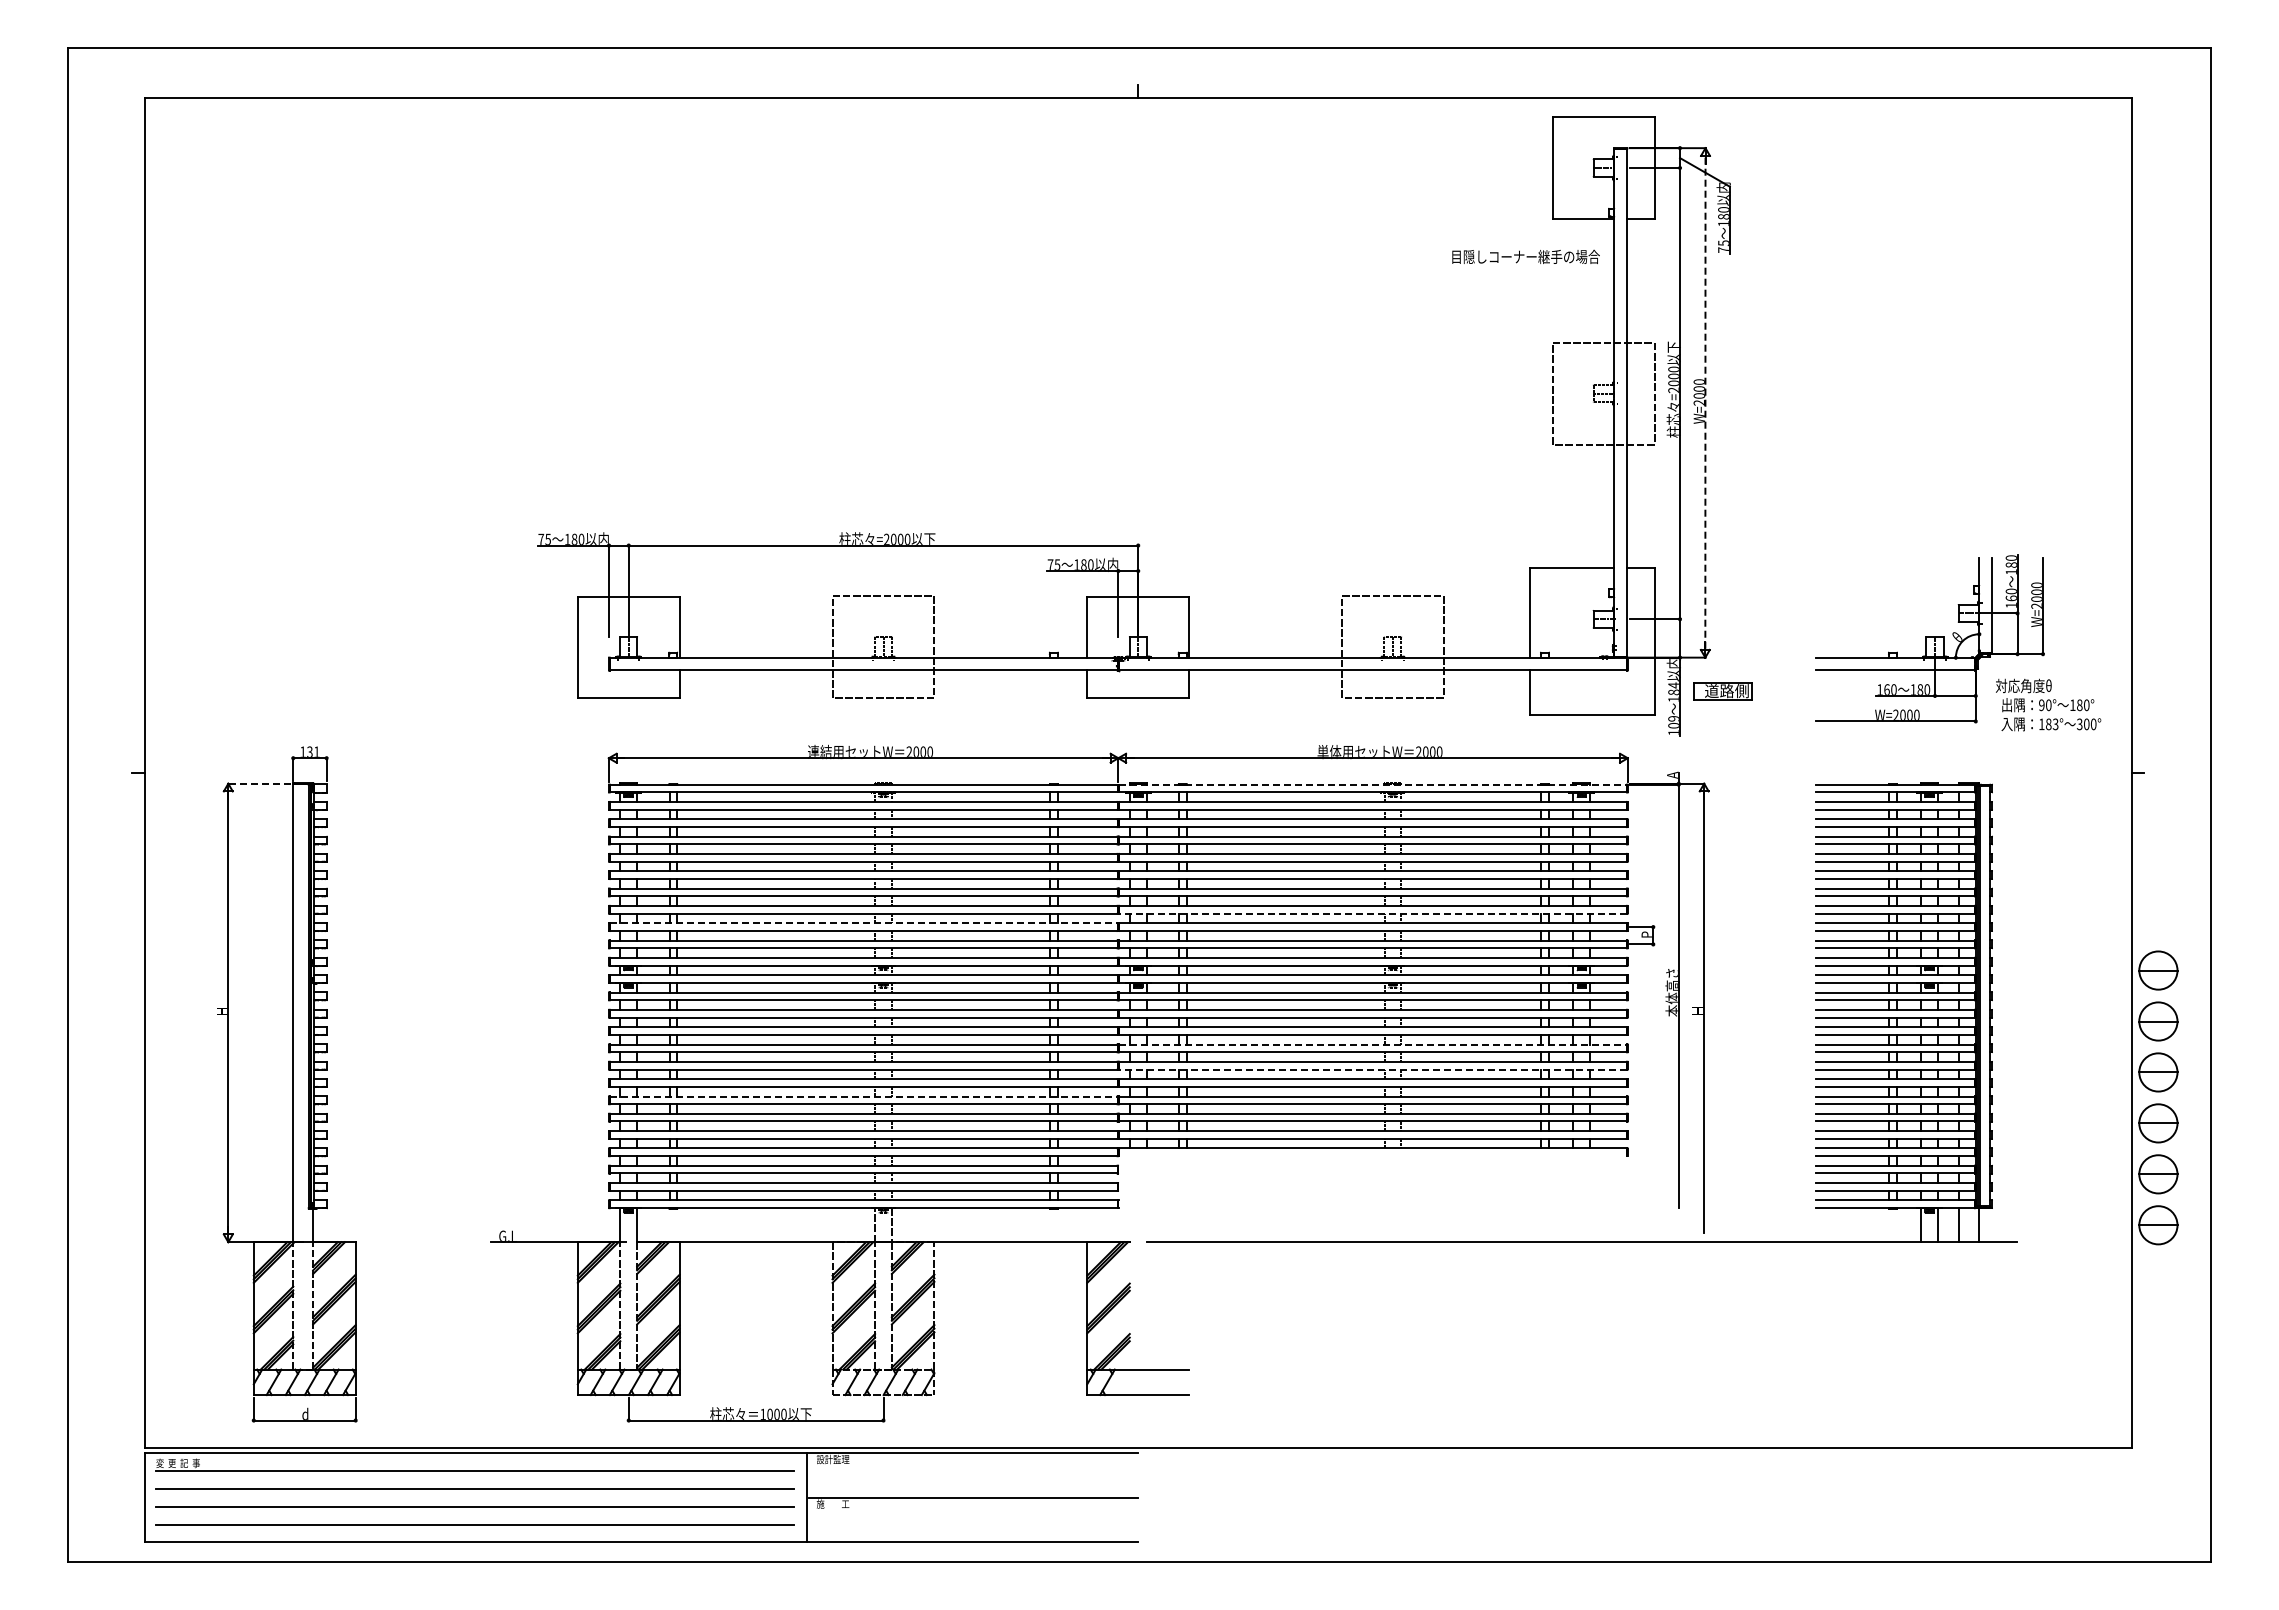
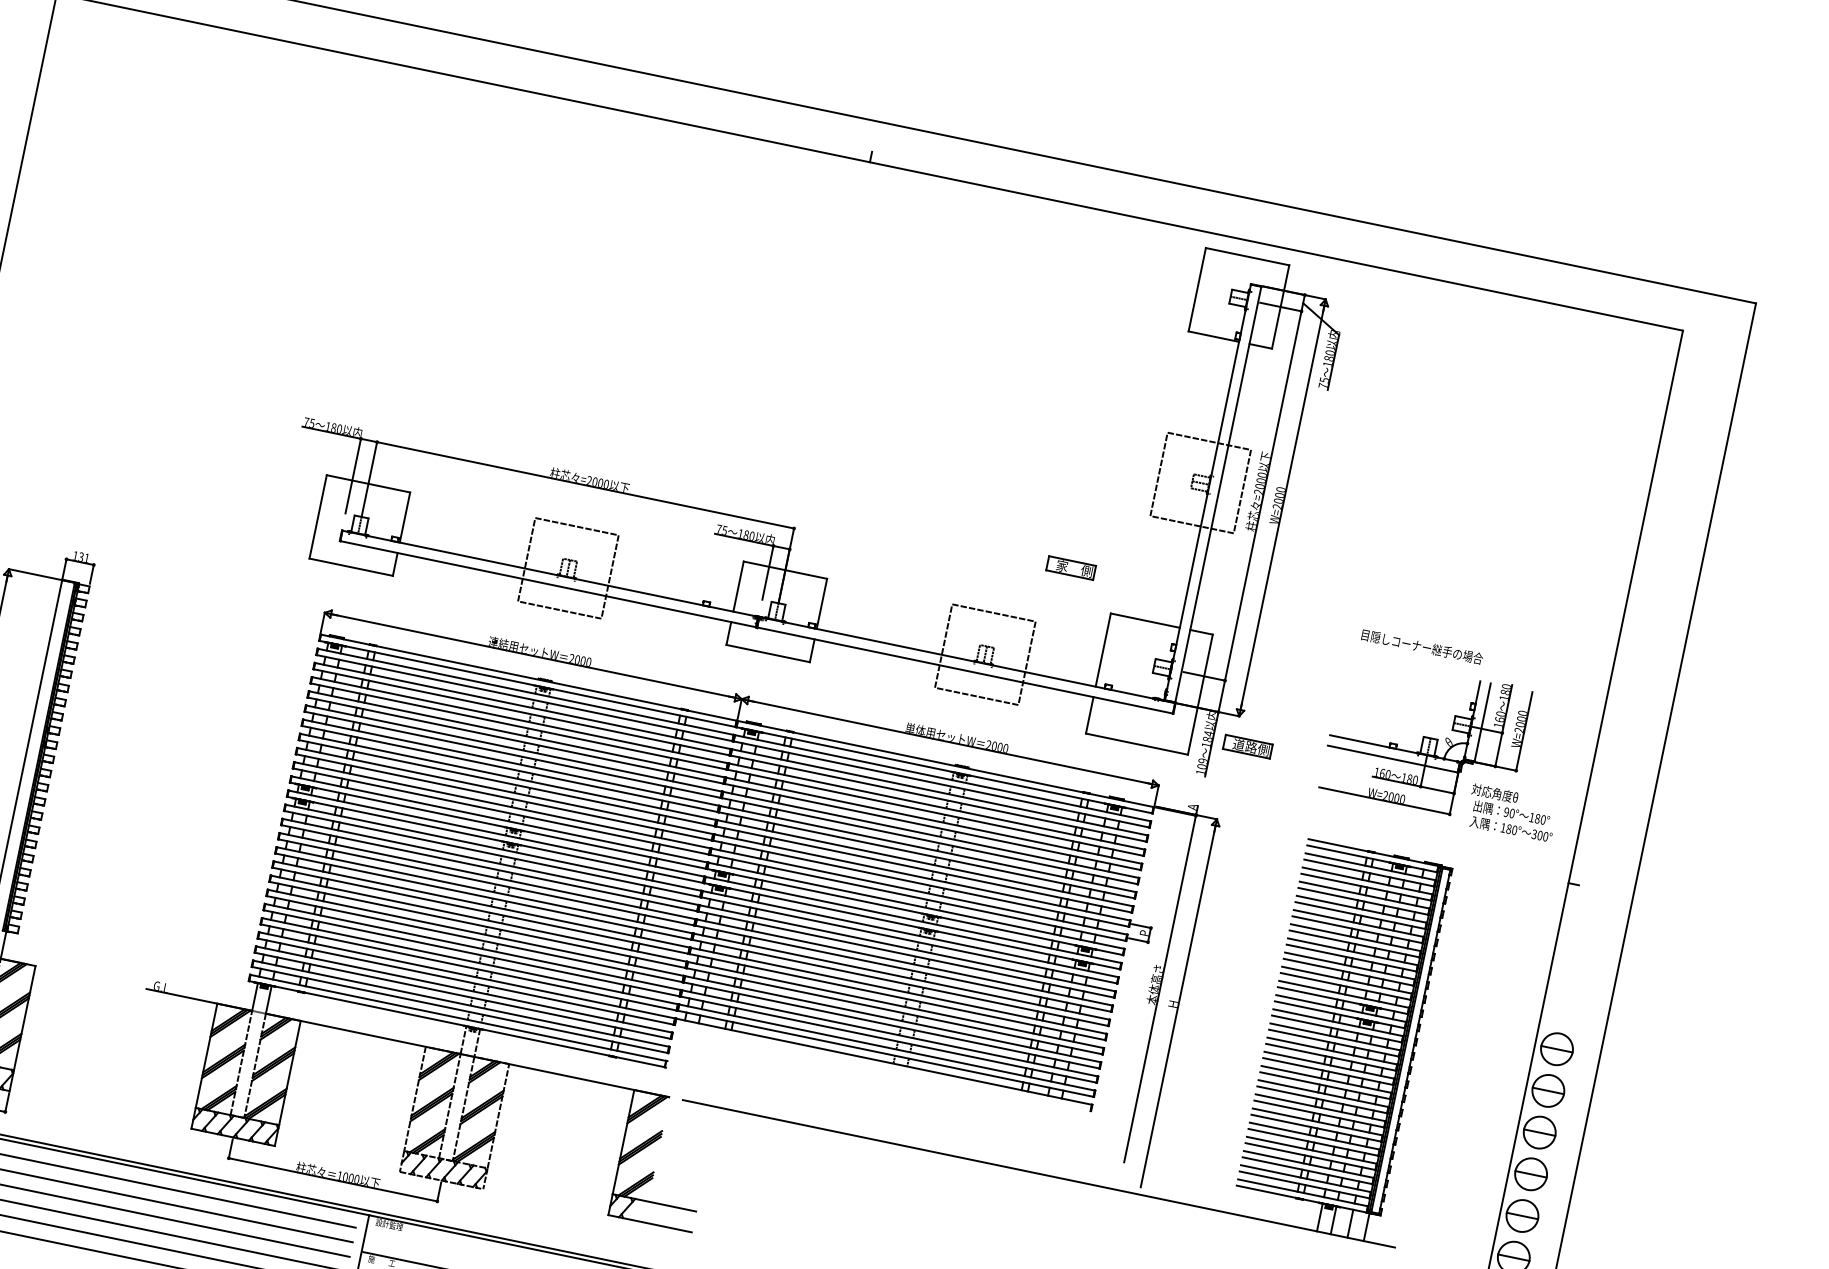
text: (1525, 256) -> (1421, 646), moved
line: (1705, 402) -> (1282, 507), dashed -> solid
part: (1472, 524) -> (1071, 567), added
text: (2055, 724) -> (1514, 830), 183° -> 180°
line: (258, 783) -> (33, 574), dashed -> solid
line: (1373, 784) -> (946, 763), dashed -> solid
line: (1373, 913) -> (924, 869), dashed -> solid
line: (863, 923) -> (505, 791), dashed -> solid
line: (1373, 1044) -> (902, 976), dashed -> solid
line: (1373, 1069) -> (897, 997), dashed -> solid
line: (863, 1096) -> (475, 932), dashed -> solid

